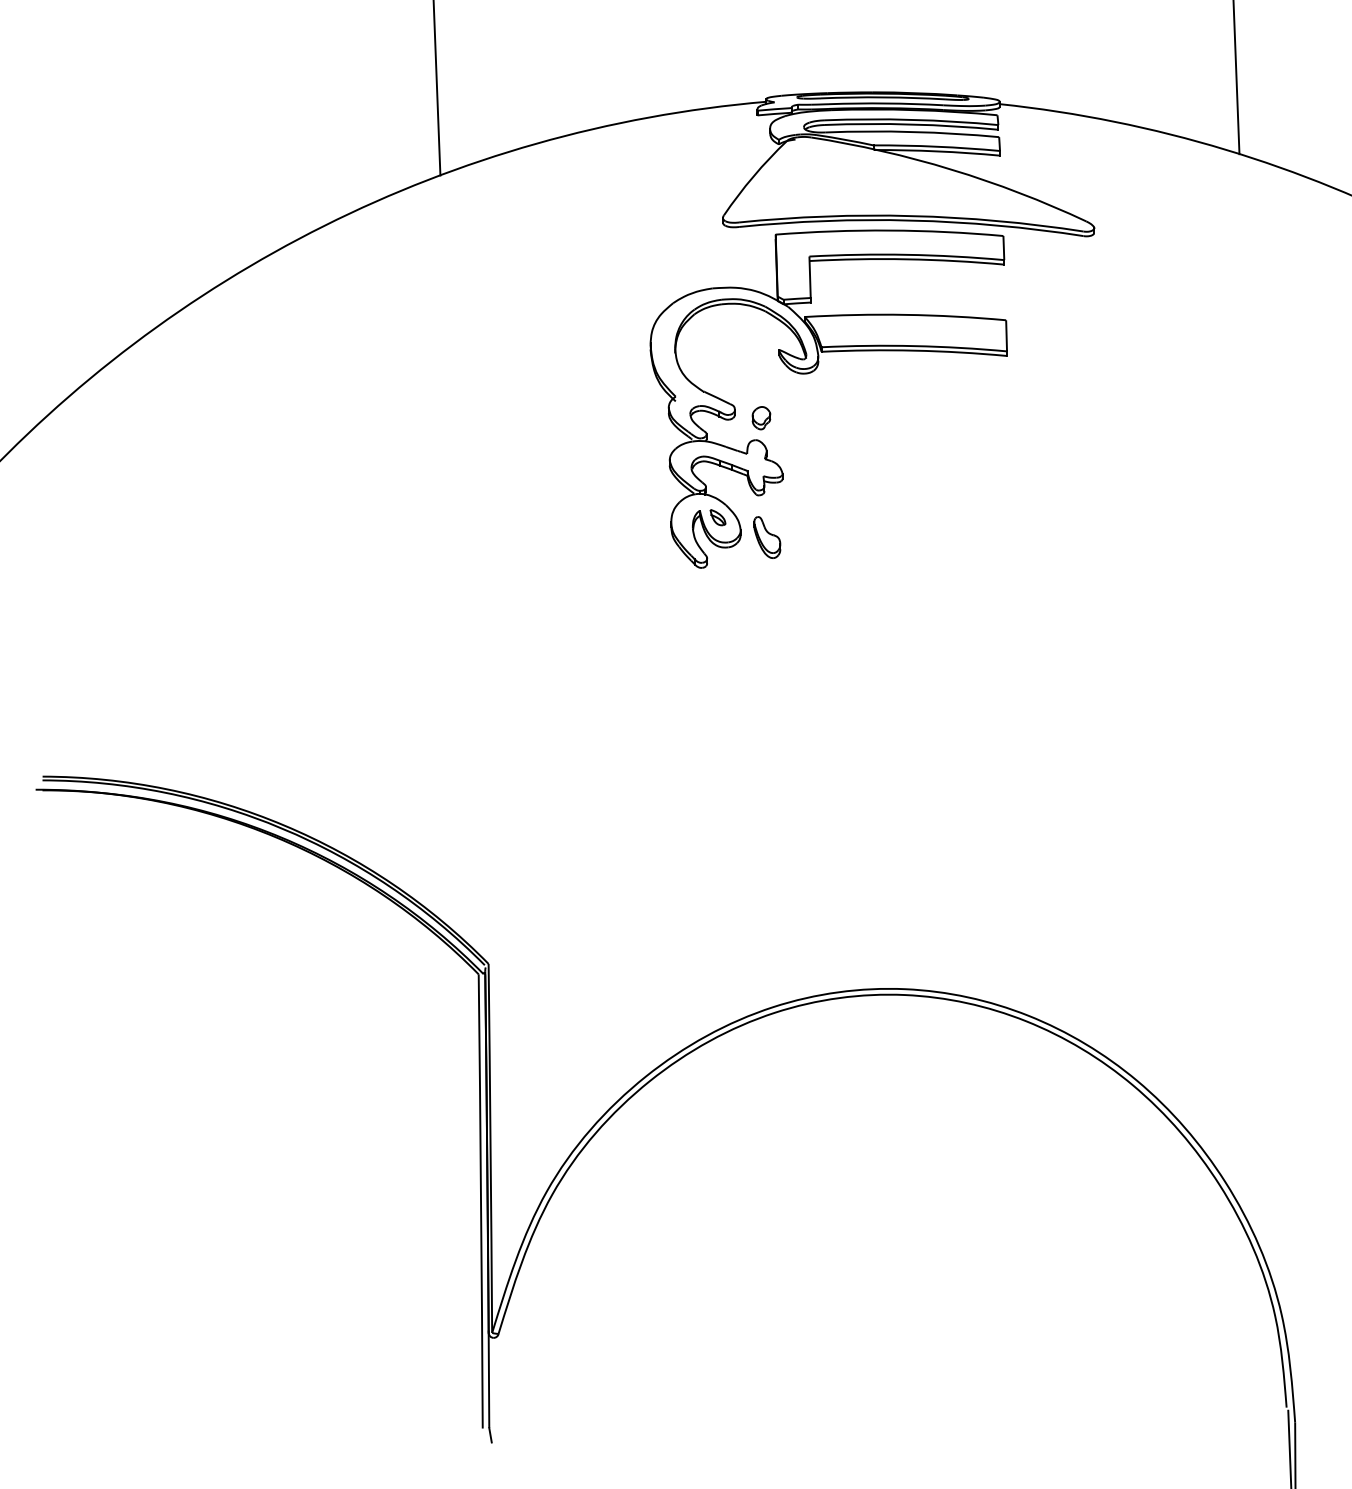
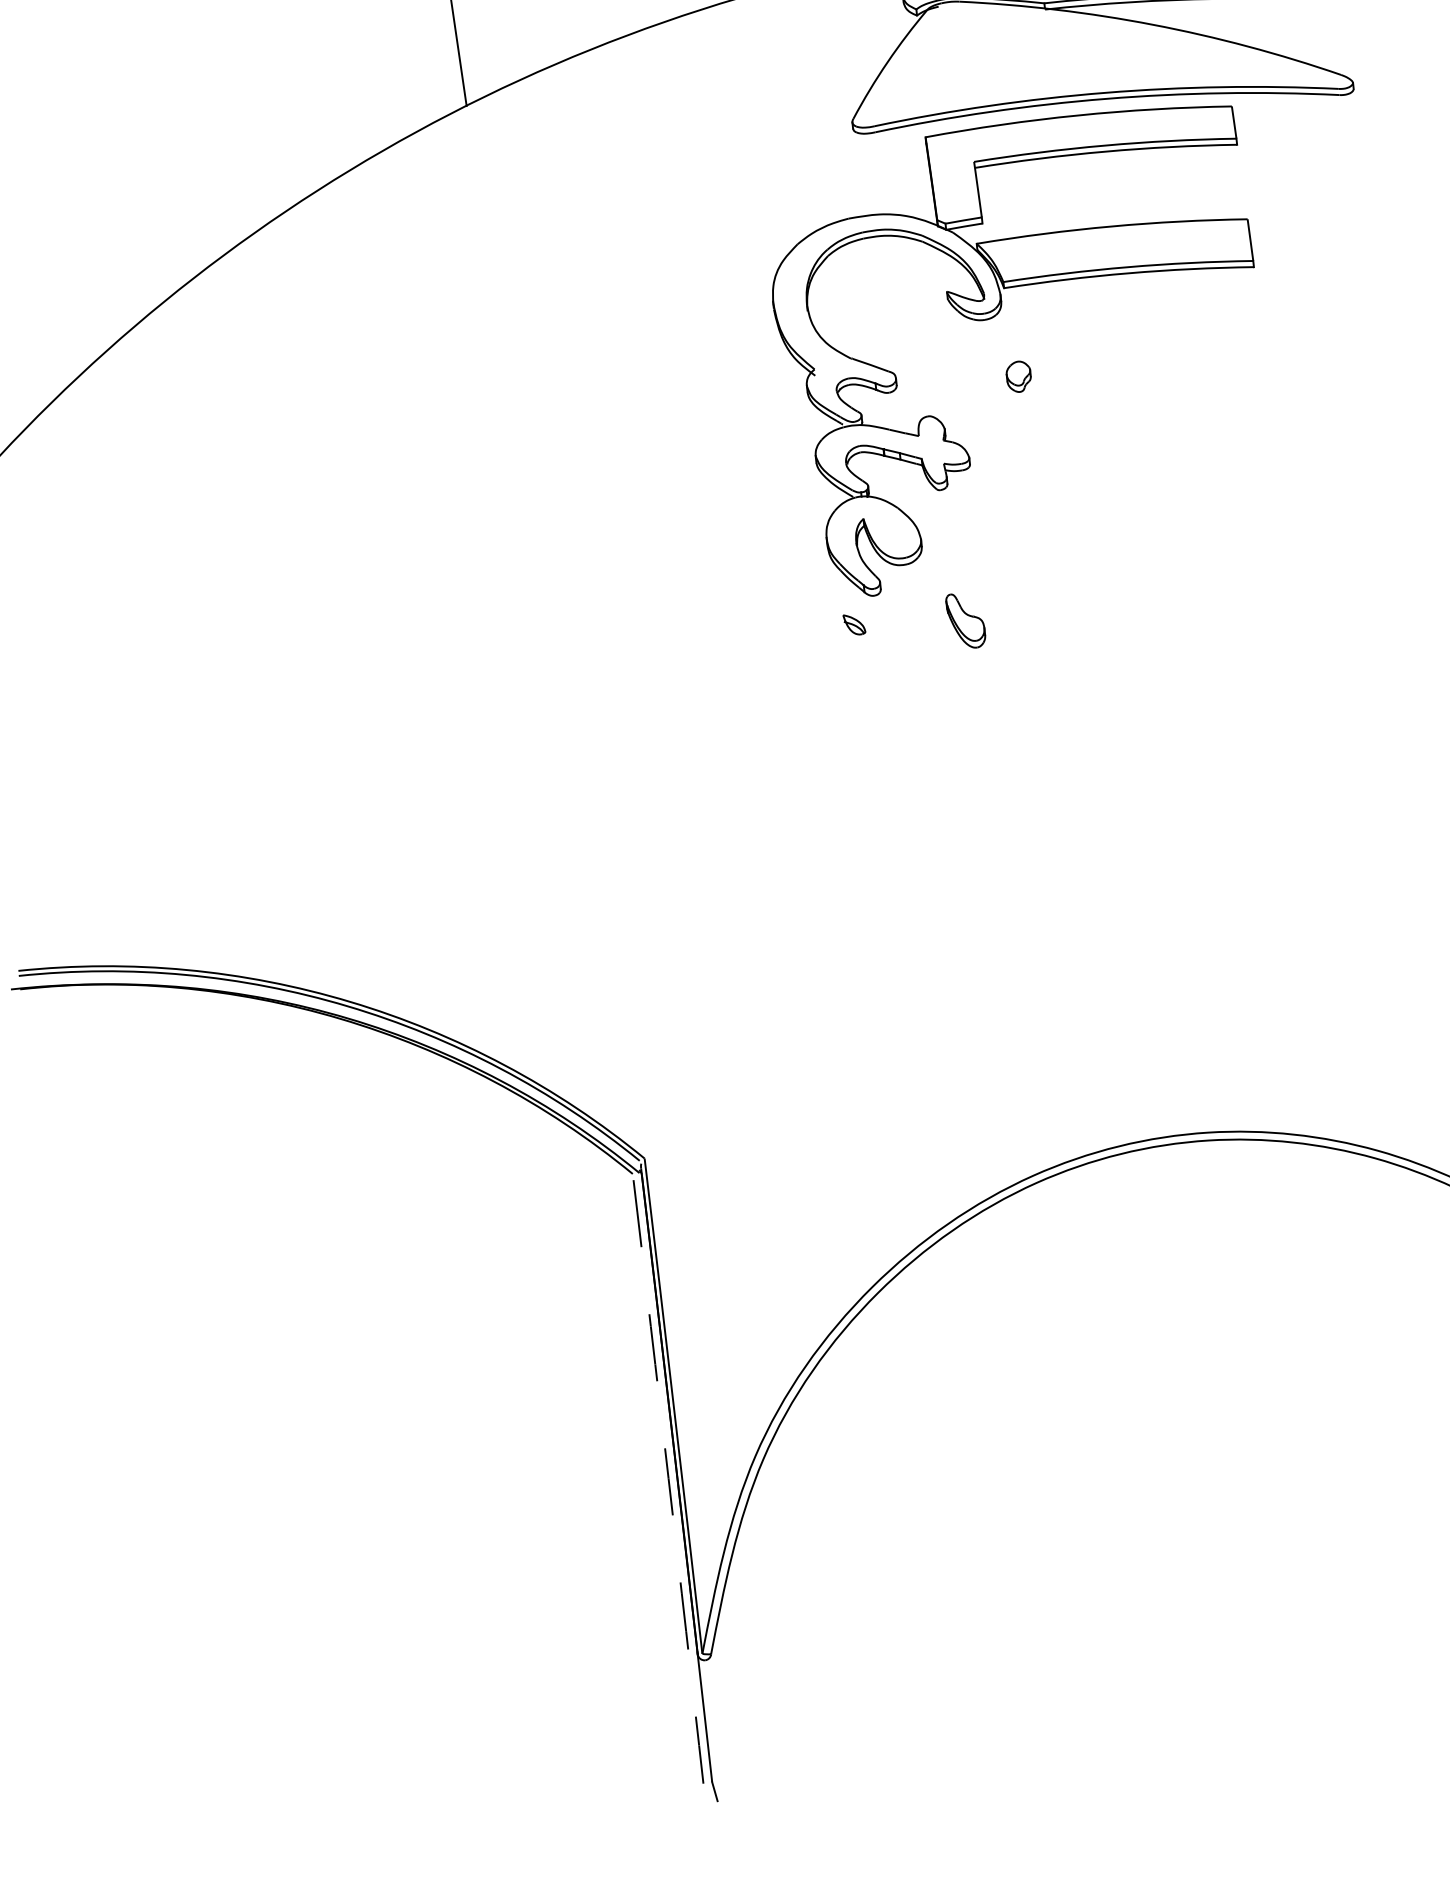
part: (761, 418) -> (1018, 377), moved
part: (717, 517) -> (853, 624), moved
part: (767, 537) -> (966, 620), moved
arc: (481, 1201) -> (669, 1478), solid -> dashed

